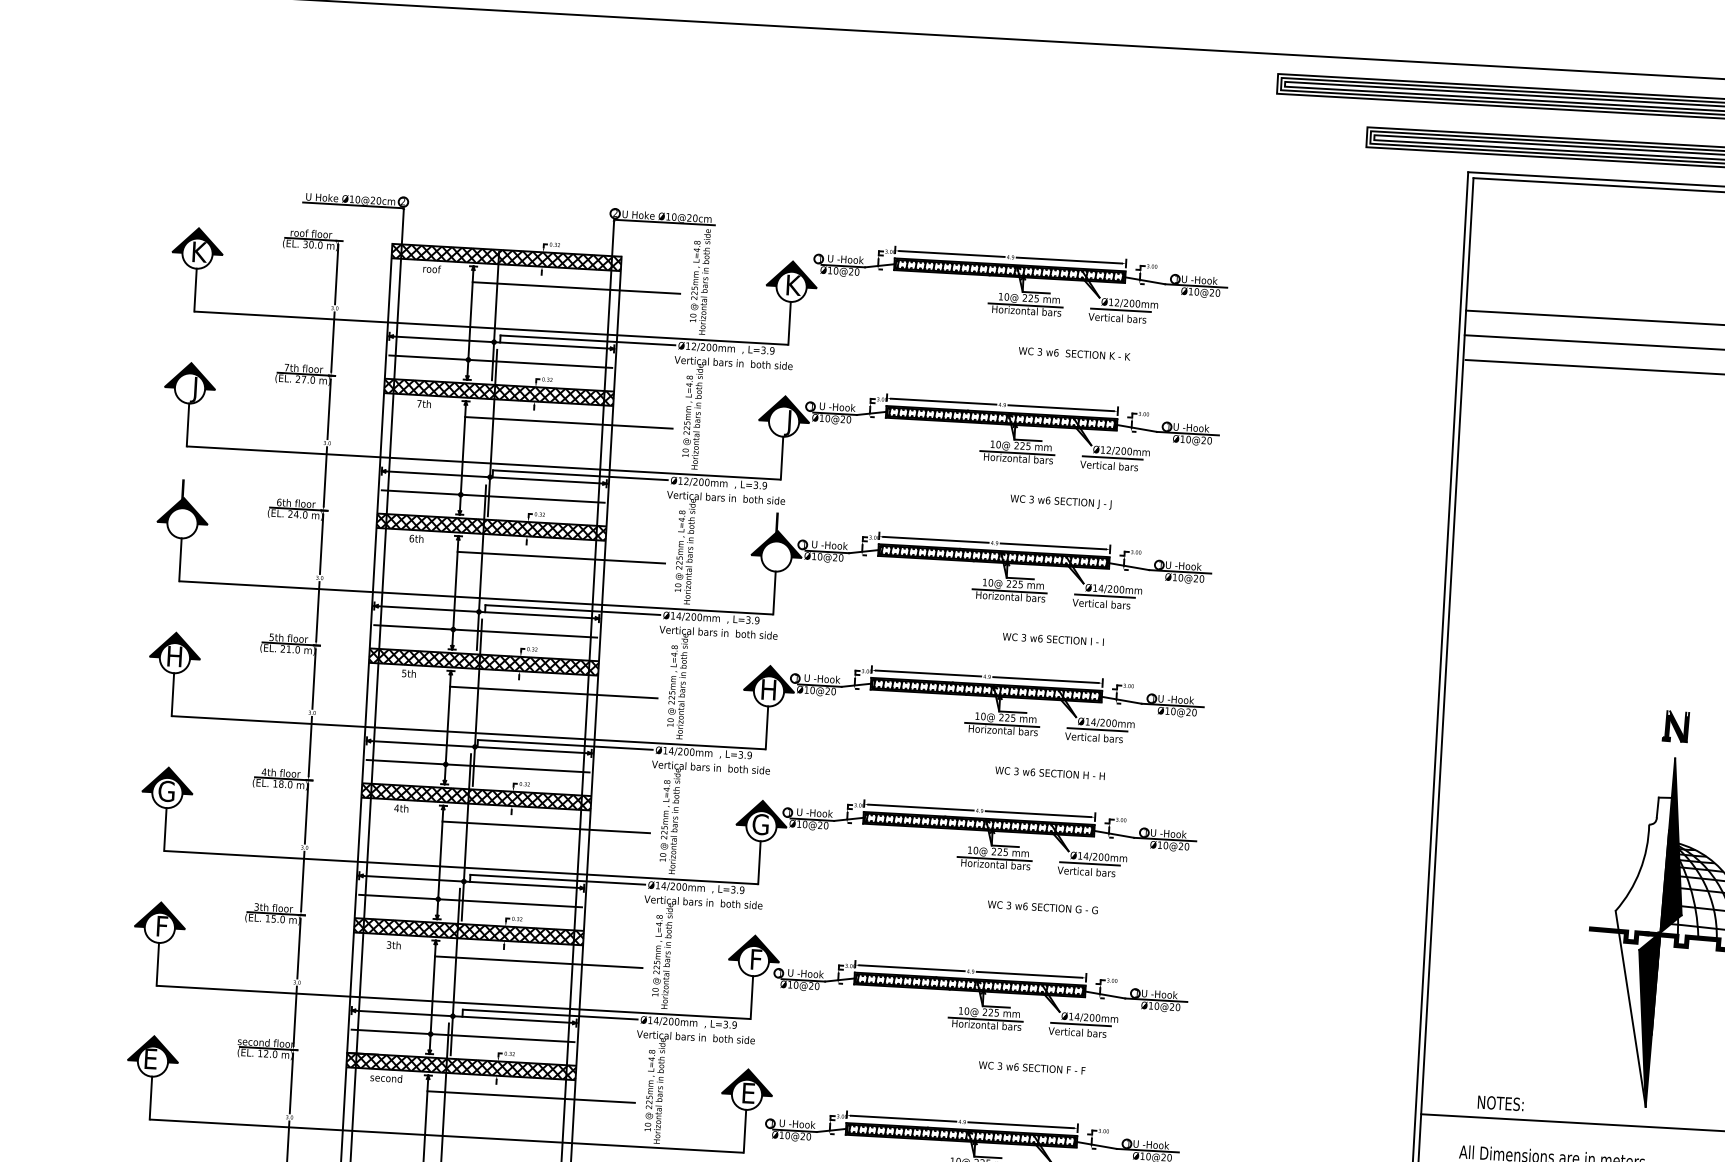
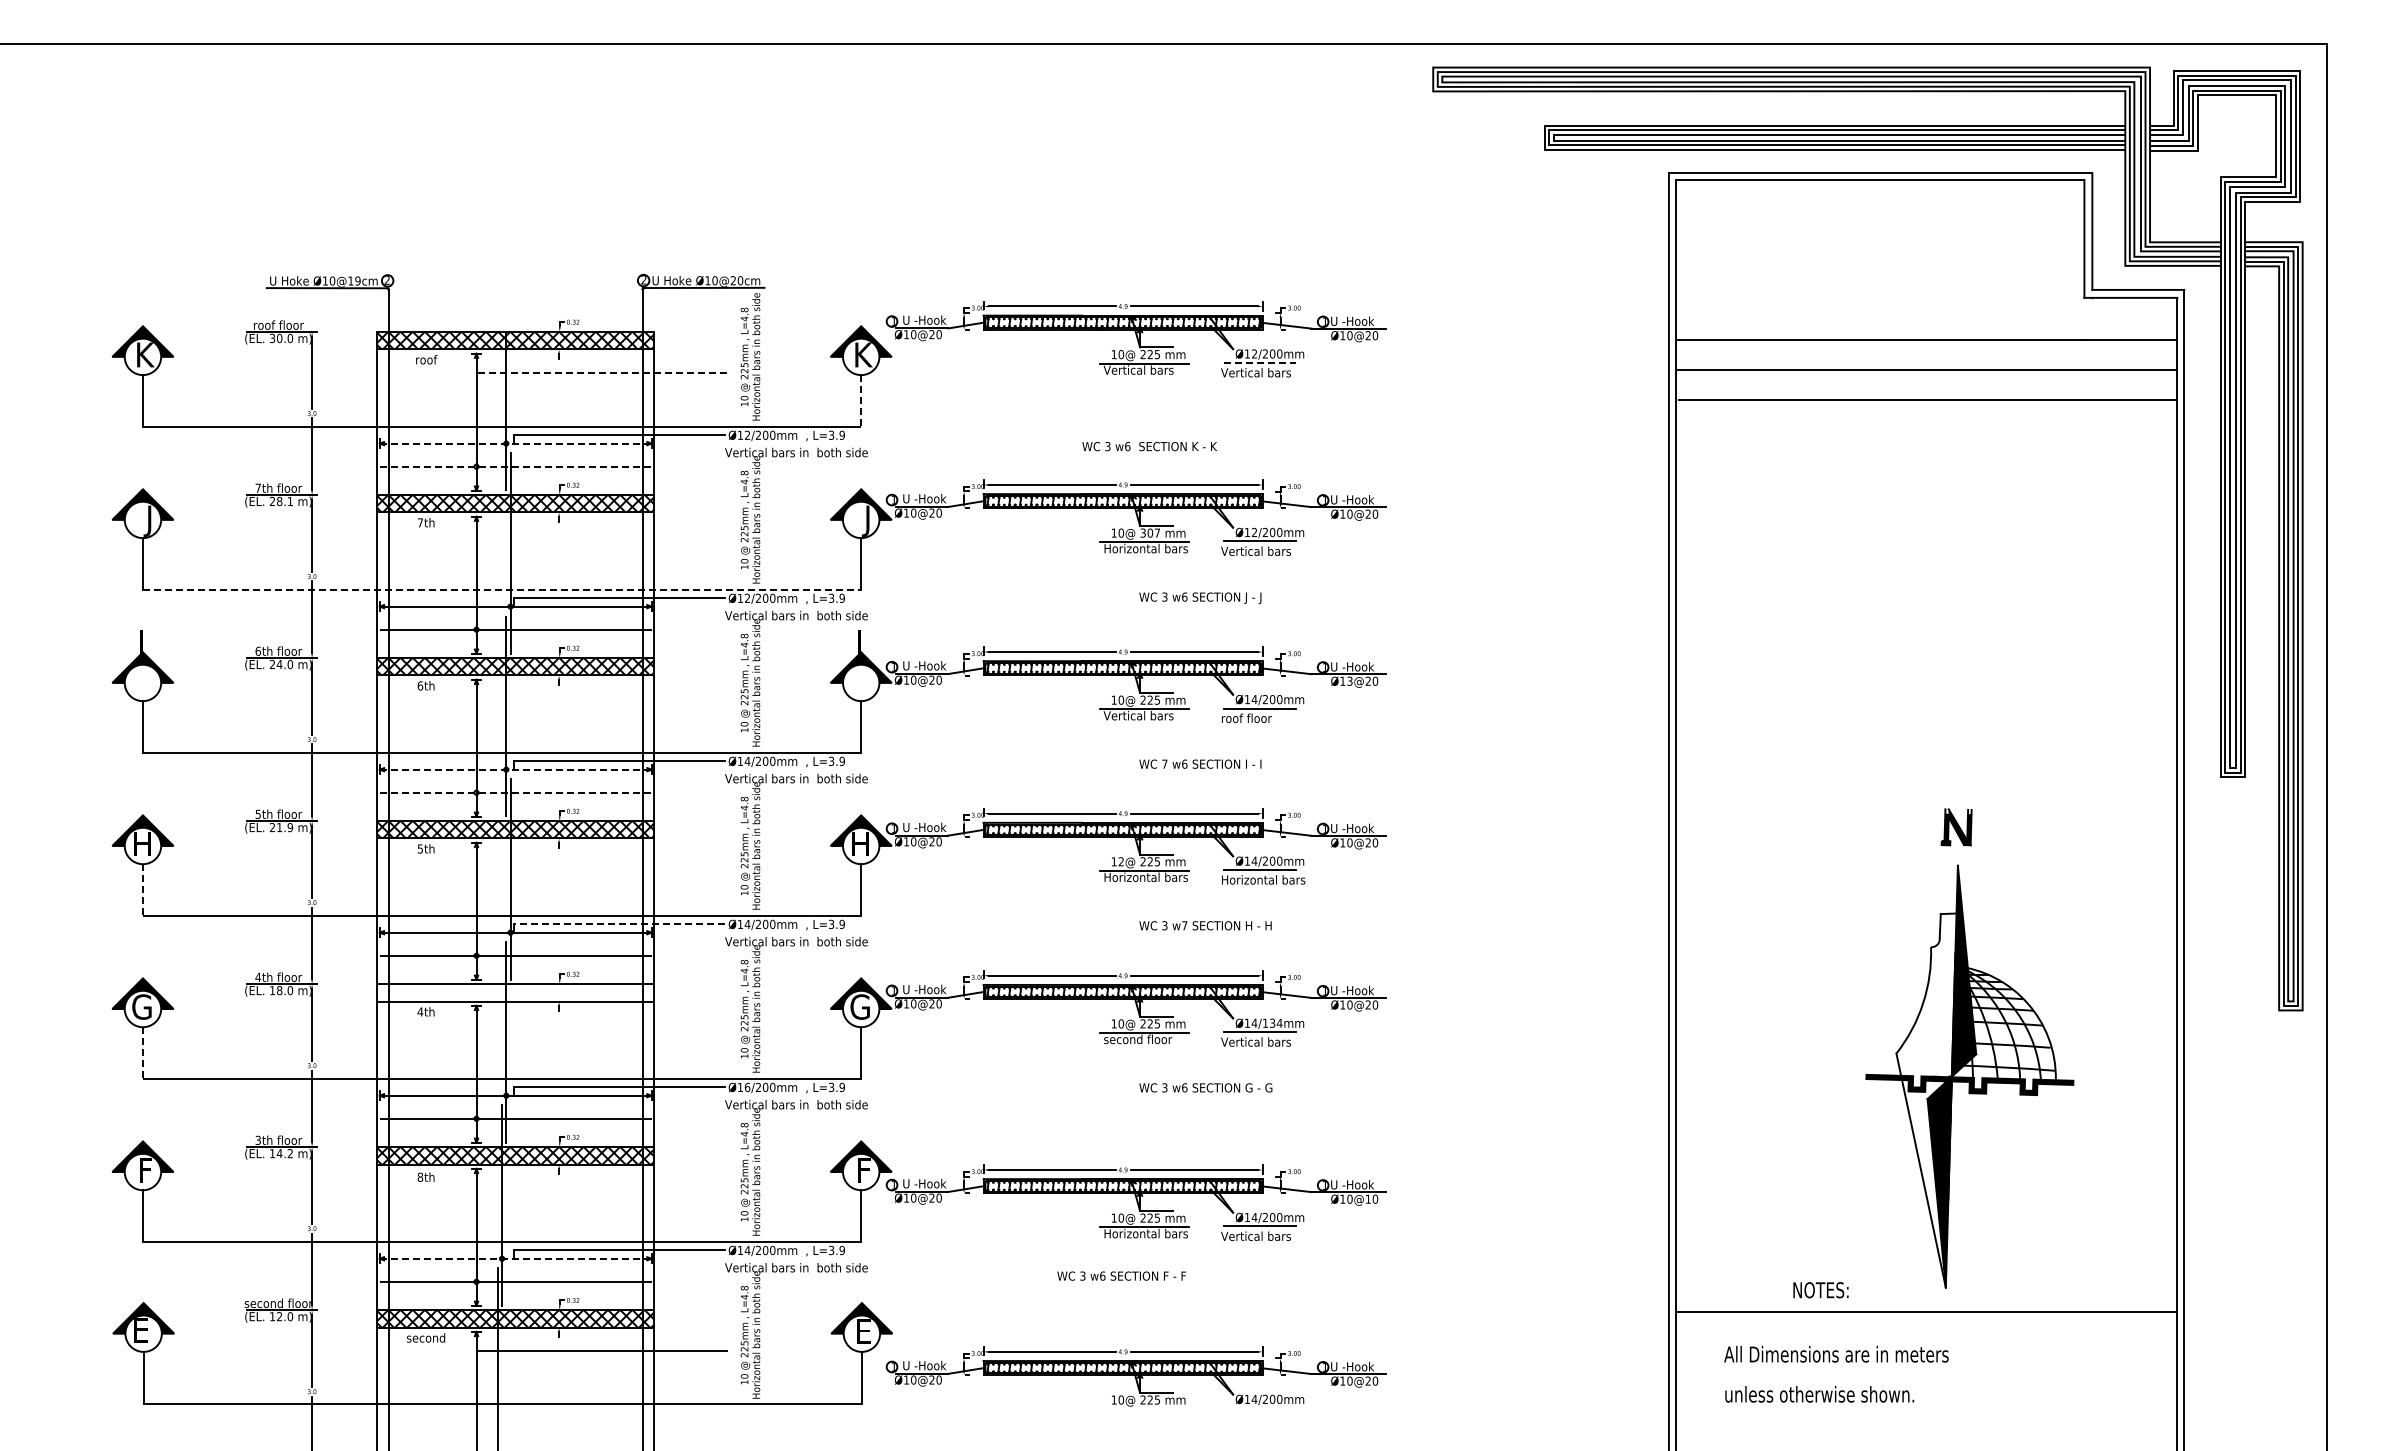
text: (376, 200) -> (354, 280), Ø10@20cm -> Ø10@19cm
line: (576, 287) -> (601, 372), solid -> dashed
line: (1121, 309) -> (1260, 362), solid -> dashed
text: (1026, 310) -> (1145, 369), Horizontal bars -> Vertical bars
line: (789, 323) -> (861, 401), solid -> dashed
line: (501, 342) -> (515, 443), solid -> dashed
text: (1074, 353) -> (1149, 446), moved
line: (500, 361) -> (515, 466), solid -> dashed
text: (308, 379) -> (285, 501), 27.0 -> 28.1
line: (568, 422) -> (601, 535), removed
text: (1021, 445) -> (1149, 532), 225 -> 307
line: (484, 462) -> (502, 589), solid -> dashed
line: (561, 557) -> (601, 698), removed
text: (1180, 577) -> (1349, 680), Ø10@20 -> Ø13@20
text: (1010, 596) -> (1145, 715), Horizontal bars -> Vertical bars
text: (1101, 604) -> (1255, 718), Vertical bars -> roof floor
line: (486, 612) -> (515, 769), solid -> dashed
line: (485, 631) -> (515, 792), solid -> dashed
text: (1023, 637) -> (1164, 763), 3 -> 7
text: (296, 649) -> (289, 827), 21.0 -> 21.9
line: (553, 692) -> (601, 861), removed
line: (172, 694) -> (142, 890), solid -> dashed
text: (983, 716) -> (1121, 861), 10@ -> 12@
text: (1100, 737) -> (1263, 879), Vertical bars -> Horizontal bars
line: (565, 745) -> (619, 924), solid -> dashed
text: (1032, 772) -> (1184, 925), w6 -> w7
hatch: (476, 796) -> (515, 992), removed
line: (545, 827) -> (601, 1024), removed
line: (164, 829) -> (142, 1053), solid -> dashed
text: (1101, 856) -> (1272, 1022), Ø14/200mm -> Ø14/134mm
text: (995, 864) -> (1145, 1039), Horizontal bars -> second floor
text: (663, 885) -> (747, 1087), Ø14/200mm -> Ø16/200mm
text: (277, 919) -> (284, 1153), 15.0 -> 14.2
text: (389, 944) -> (420, 1176), 3th -> 8th
line: (538, 961) -> (601, 1187), removed
text: (1171, 1006) -> (1367, 1198), Ø10@20 -> Ø10@10
line: (463, 1016) -> (515, 1258), solid -> dashed
text: (1031, 1067) -> (1121, 1275), moved
text: (1500, 1103) -> (1820, 1290), moved

